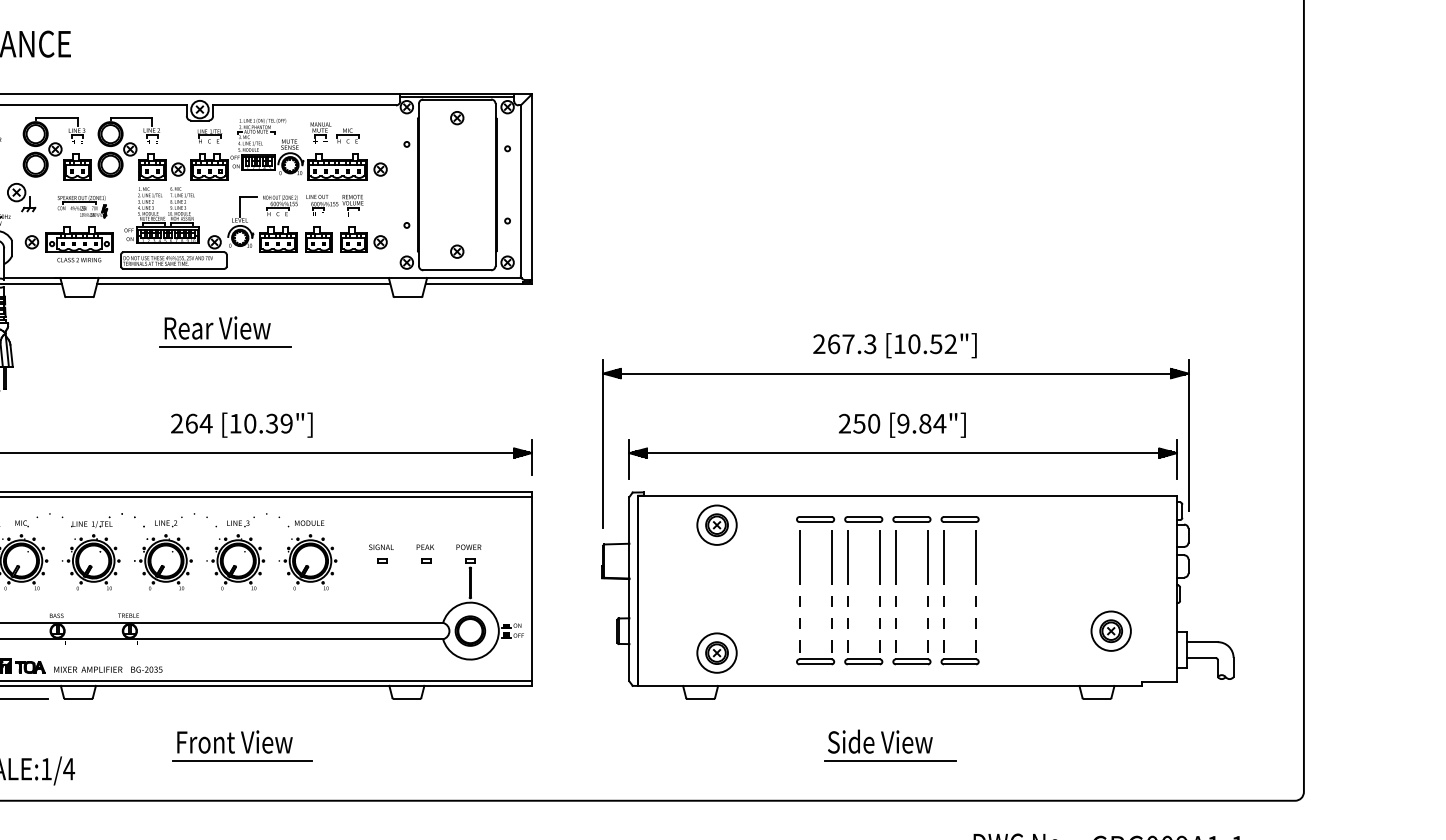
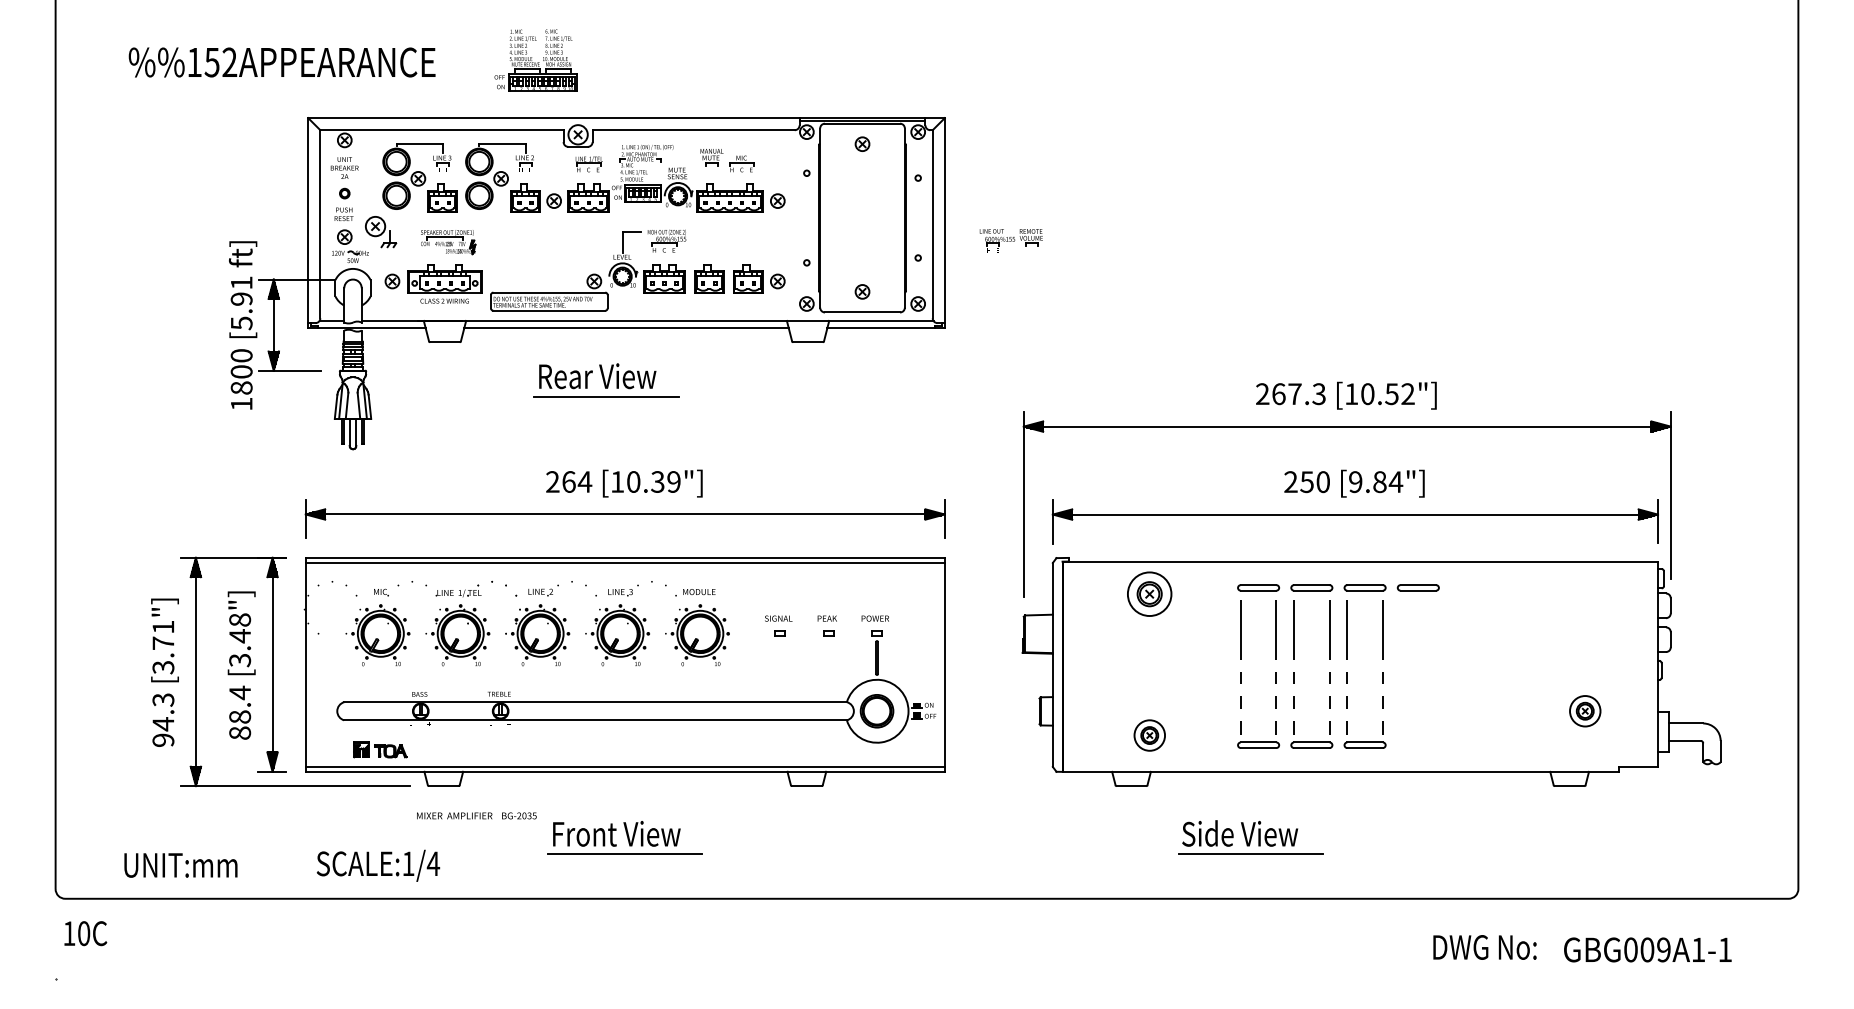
part: (334, 205) -> (1010, 240), moved
part: (161, 215) -> (535, 60), moved
part: (944, 597) -> (1401, 674), removed
part: (1110, 630) -> (1584, 710), size x0.7
part: (716, 653) -> (1149, 735), size x0.7
text: (108, 669) -> (476, 815), moved
part: (889, 745) -> (1250, 837), moved

